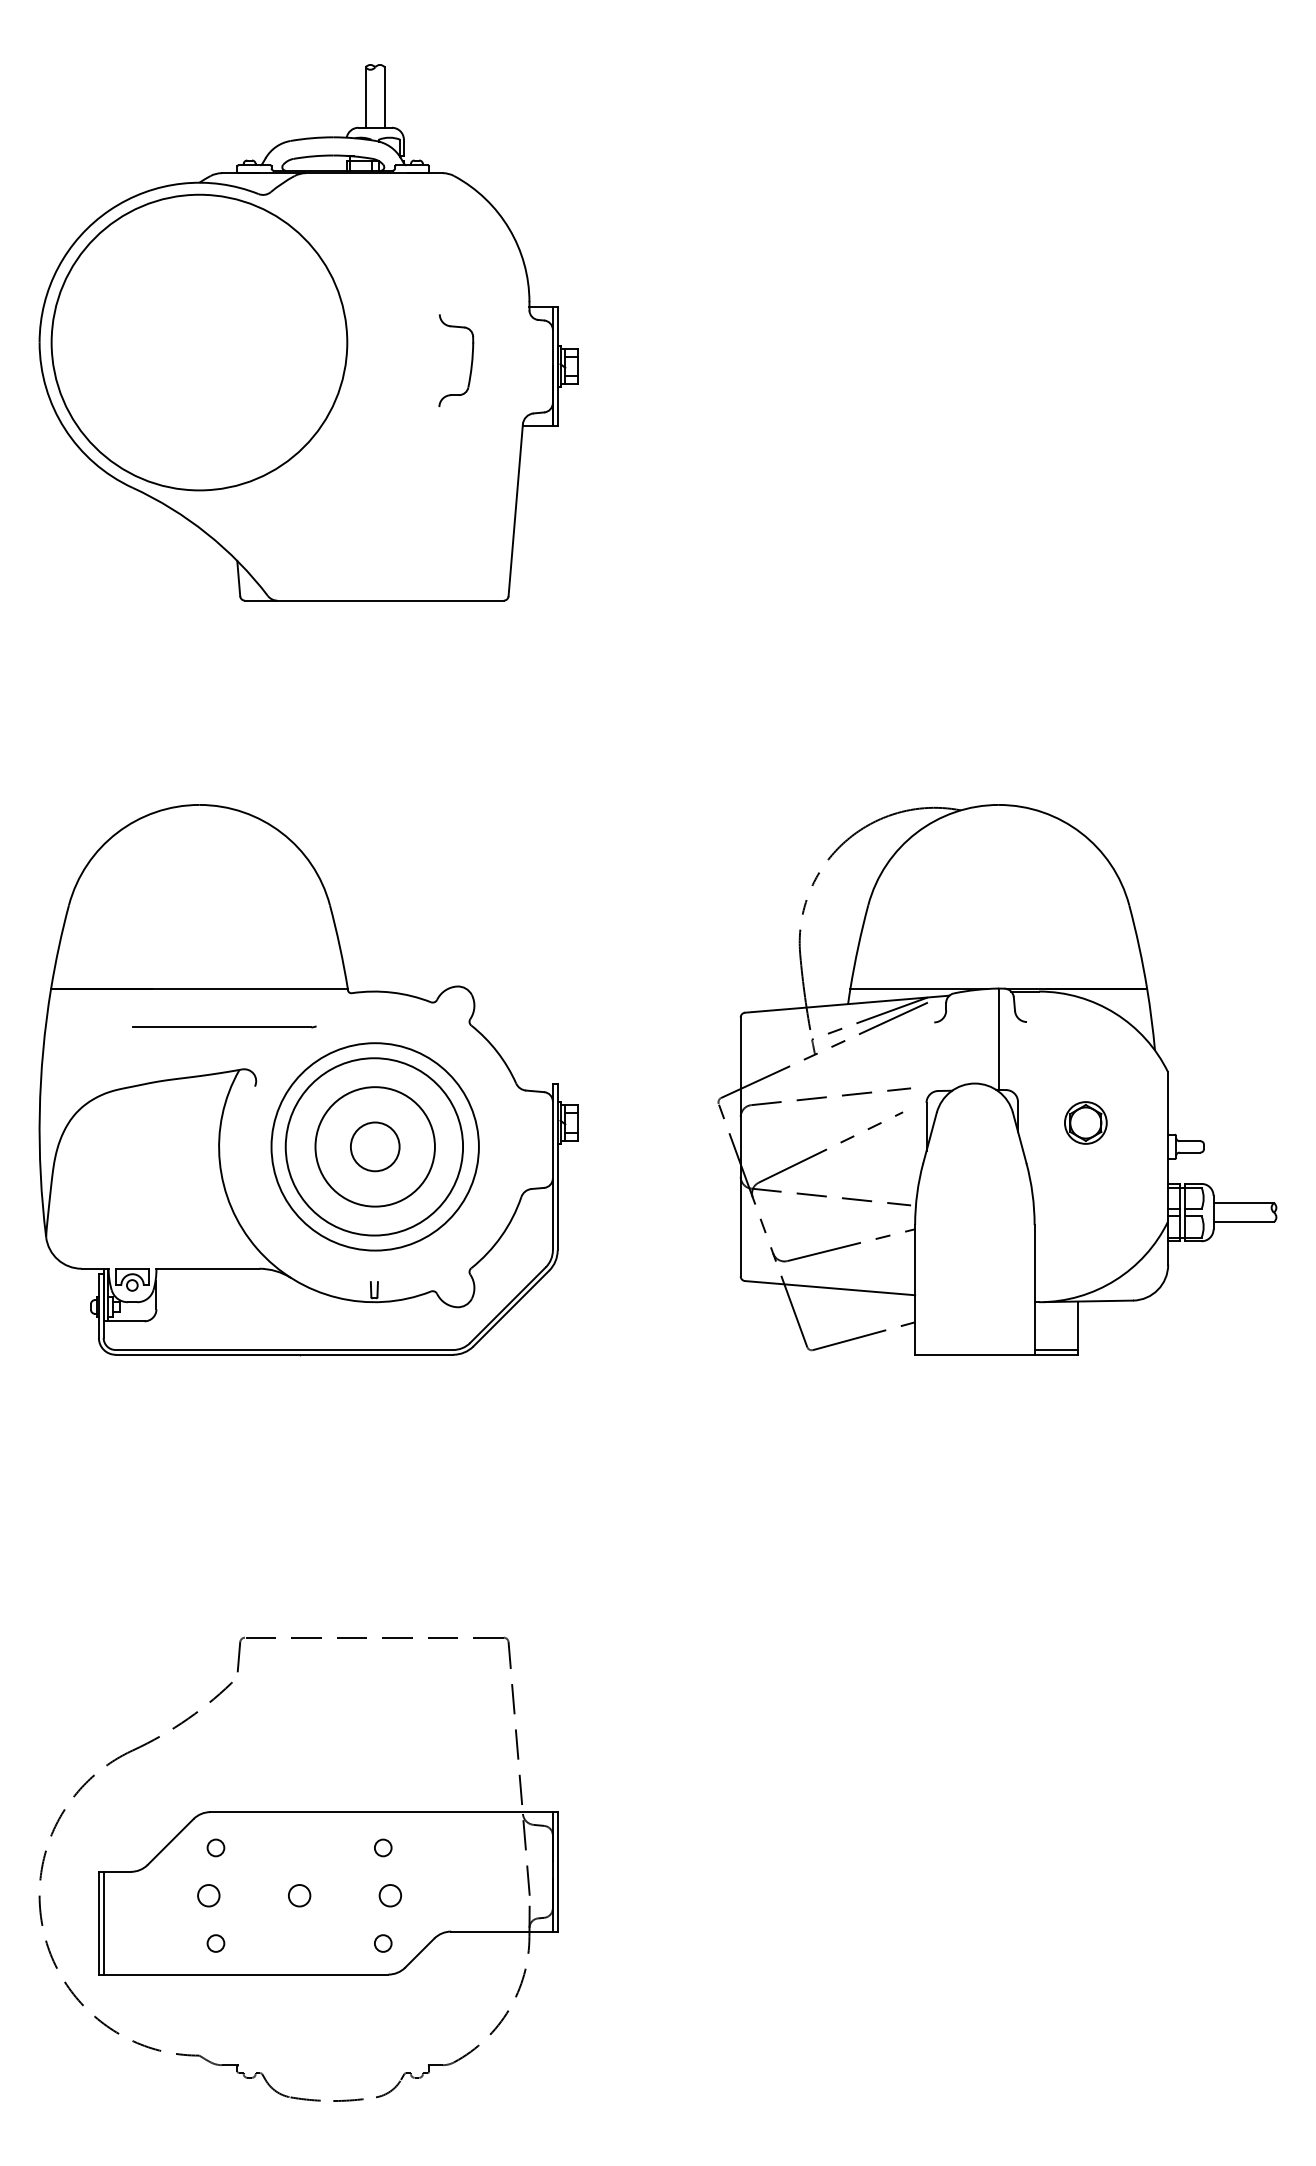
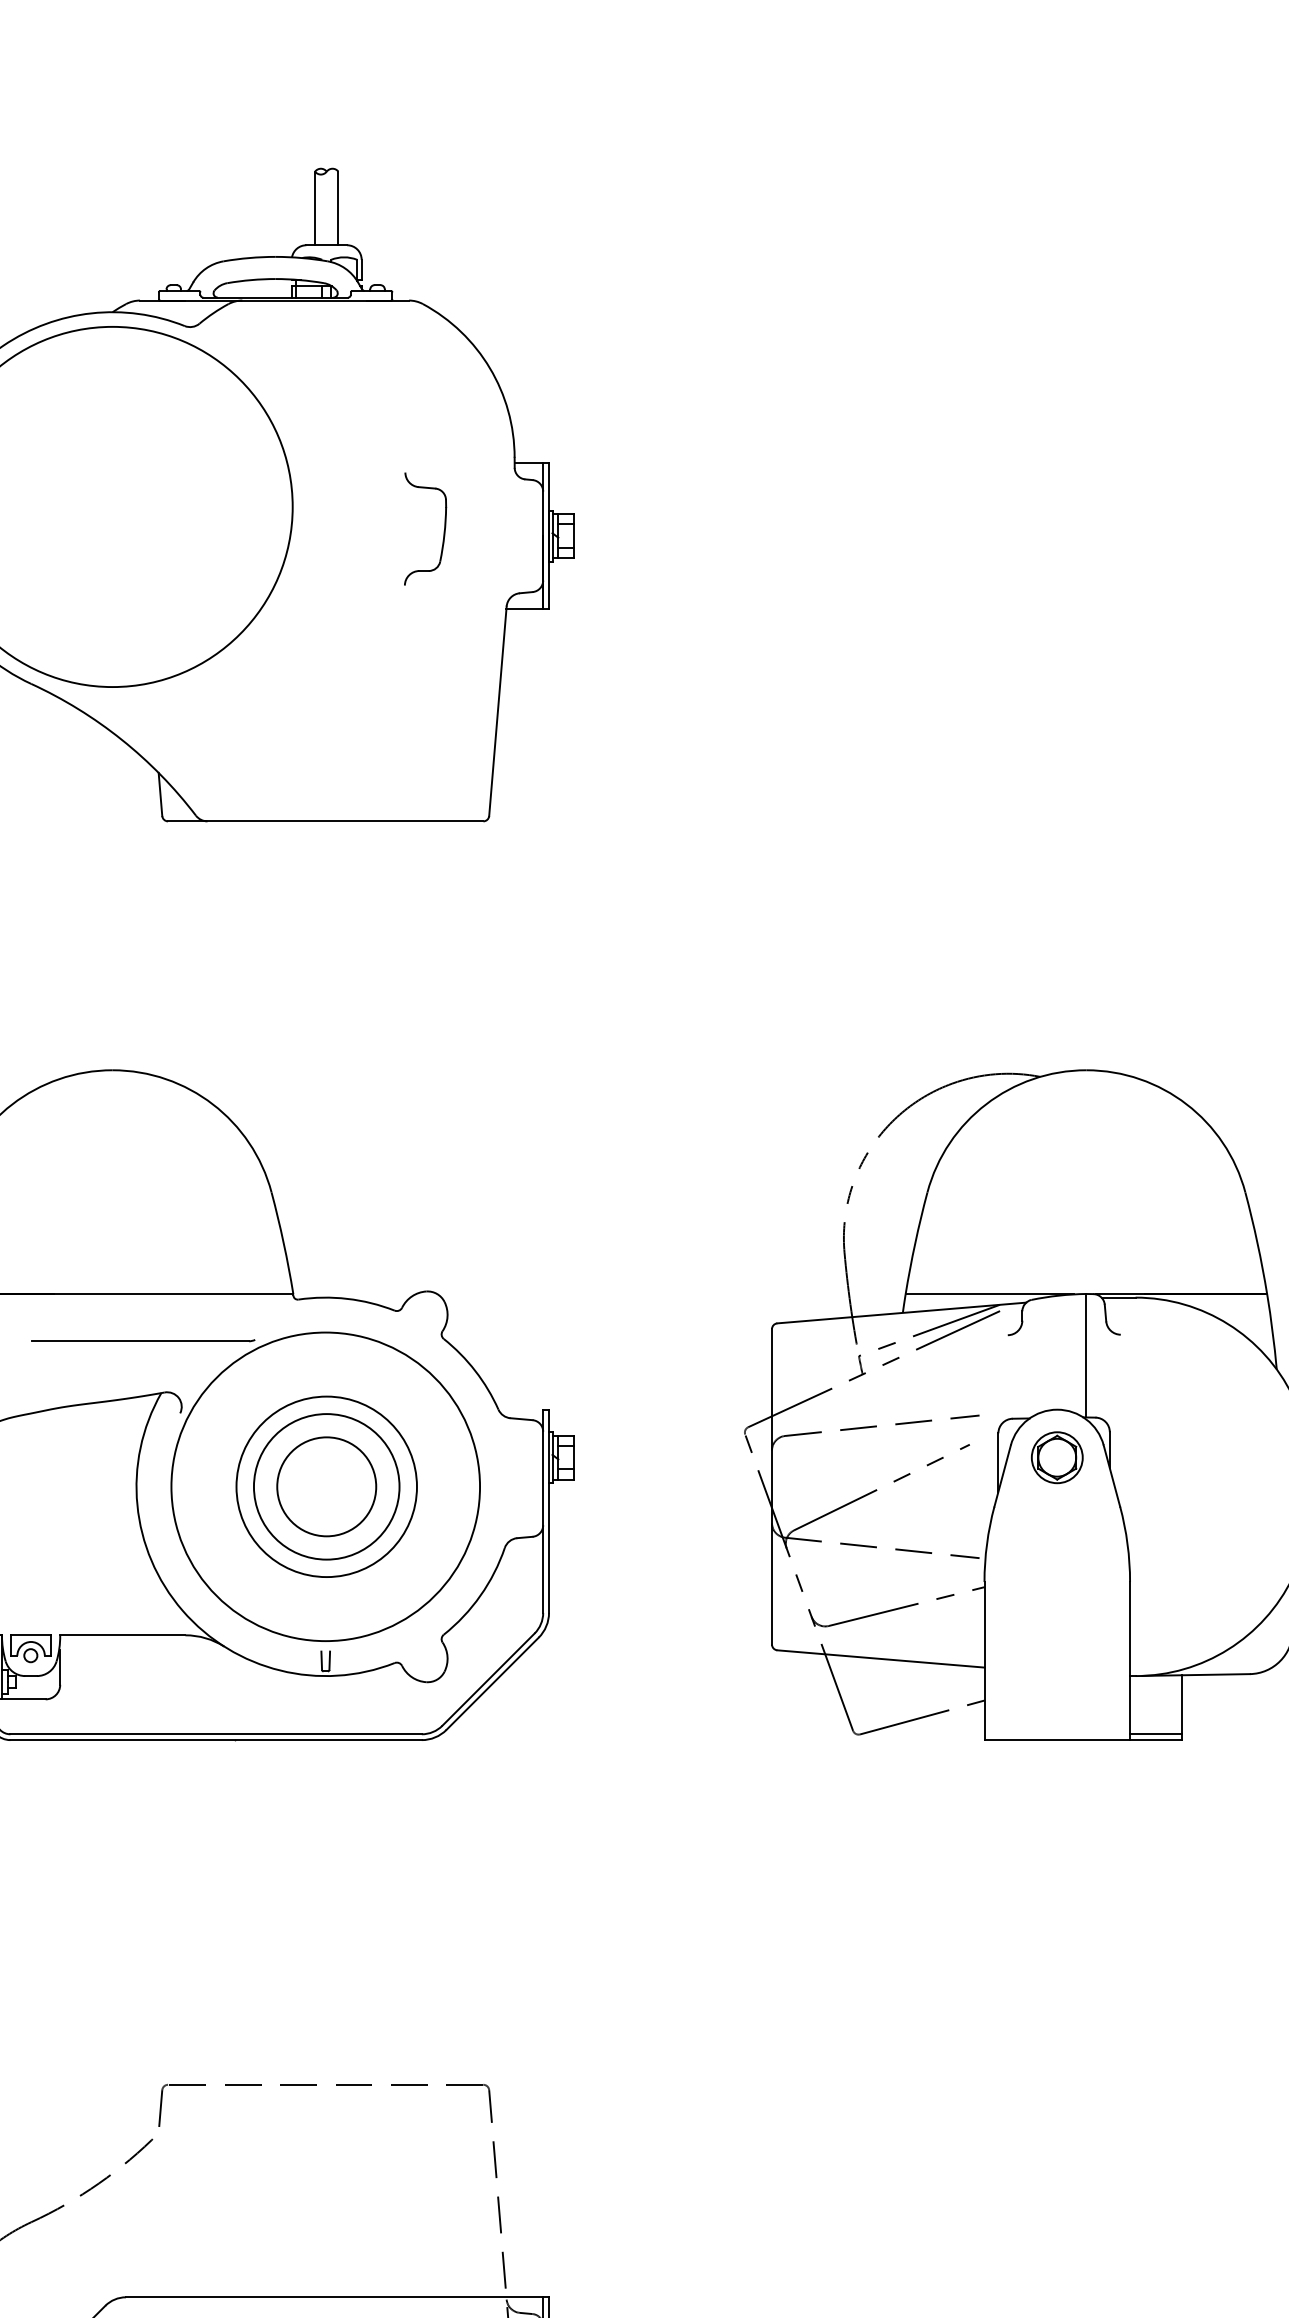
part: (1085, 1122) -> (1056, 1457), moved
circle: (374, 1146) -> (325, 1486), size x1.43
circle: (374, 1146) -> (325, 1486), size x1.67
circle: (375, 1146) -> (327, 1486), size x0.71

